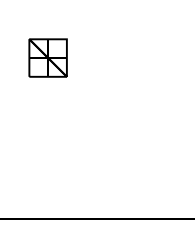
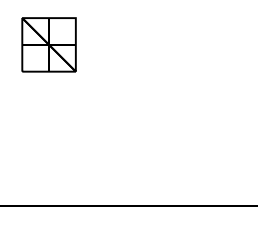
part: (47, 57) -> (48, 44), size x1.43

